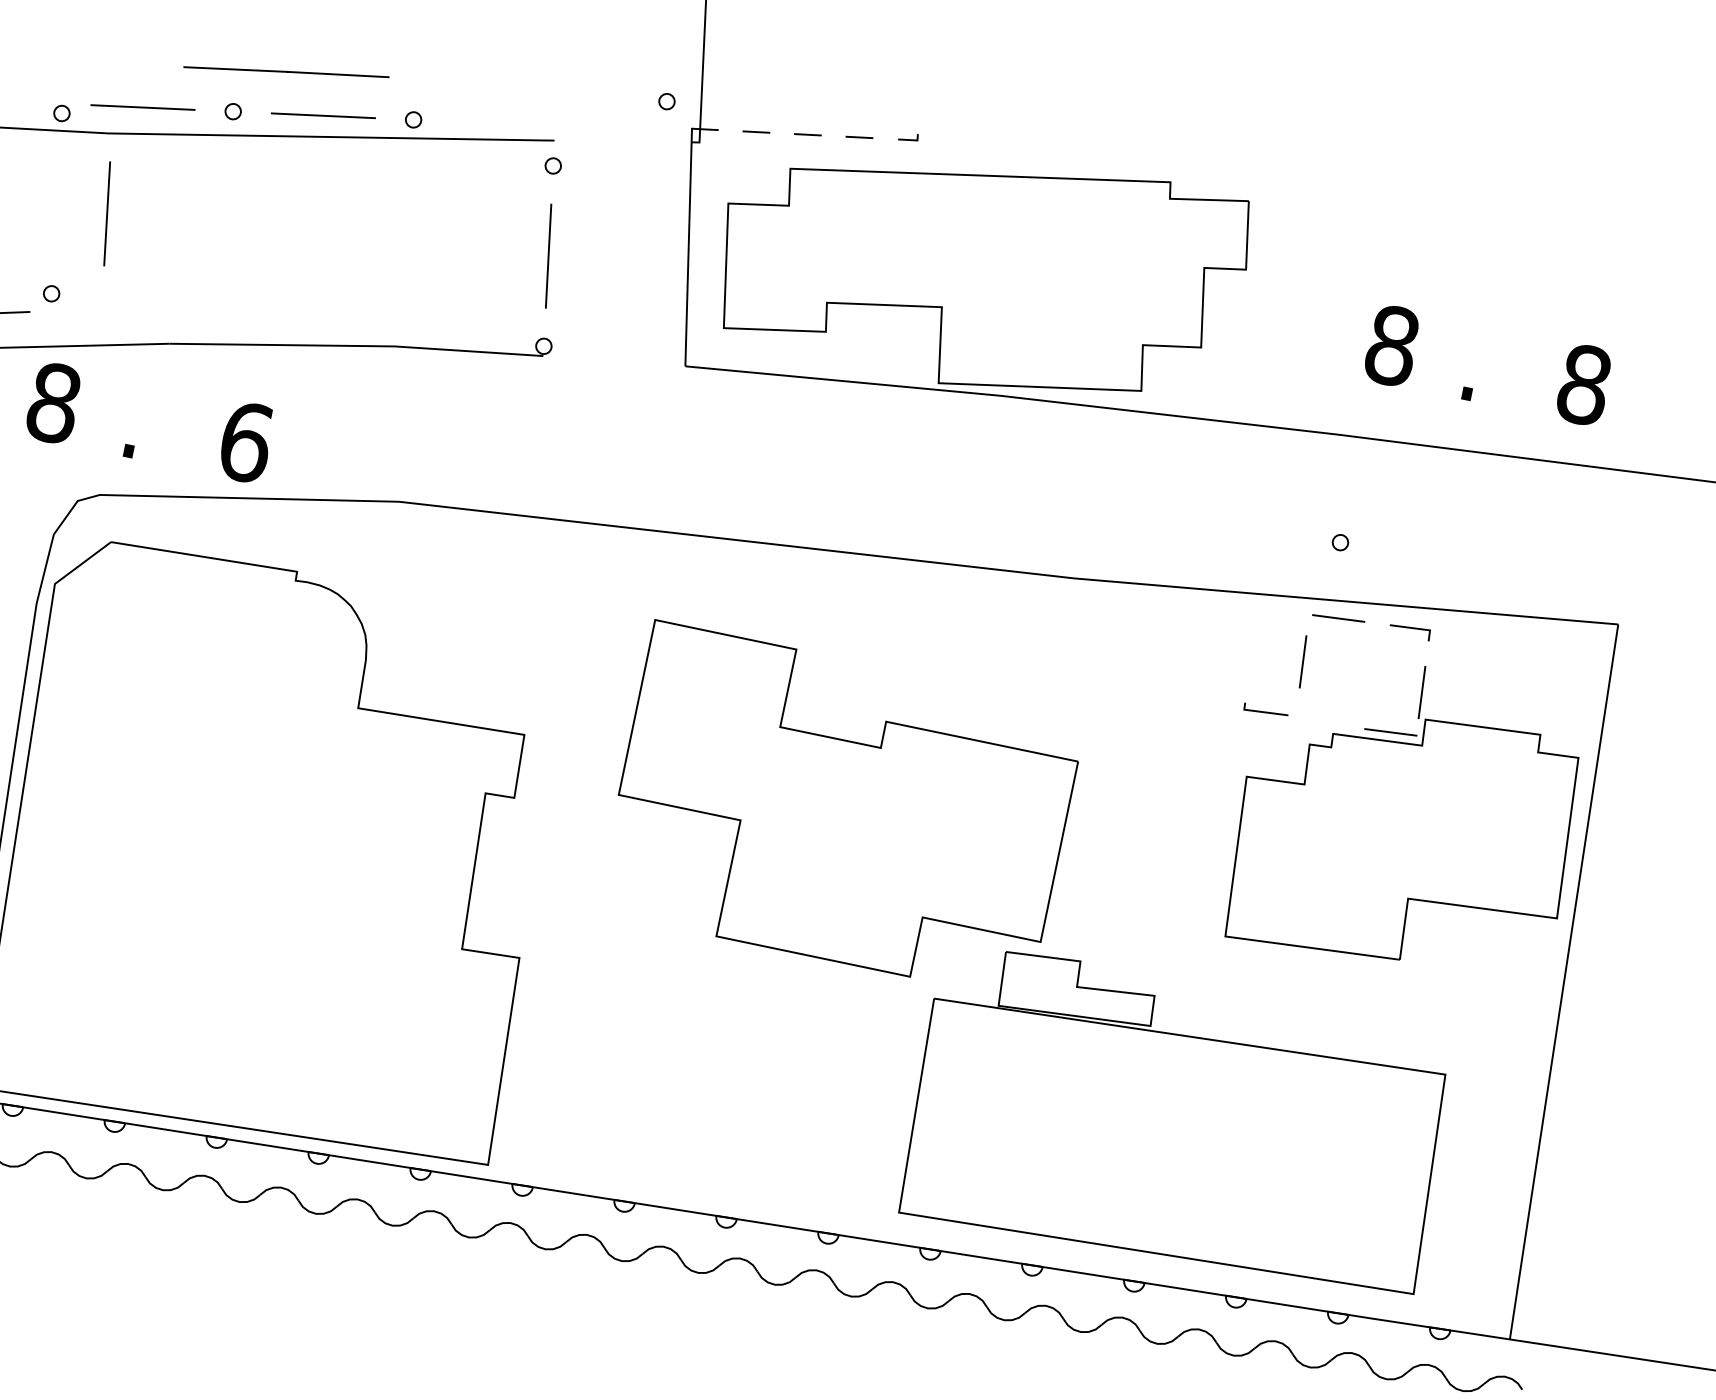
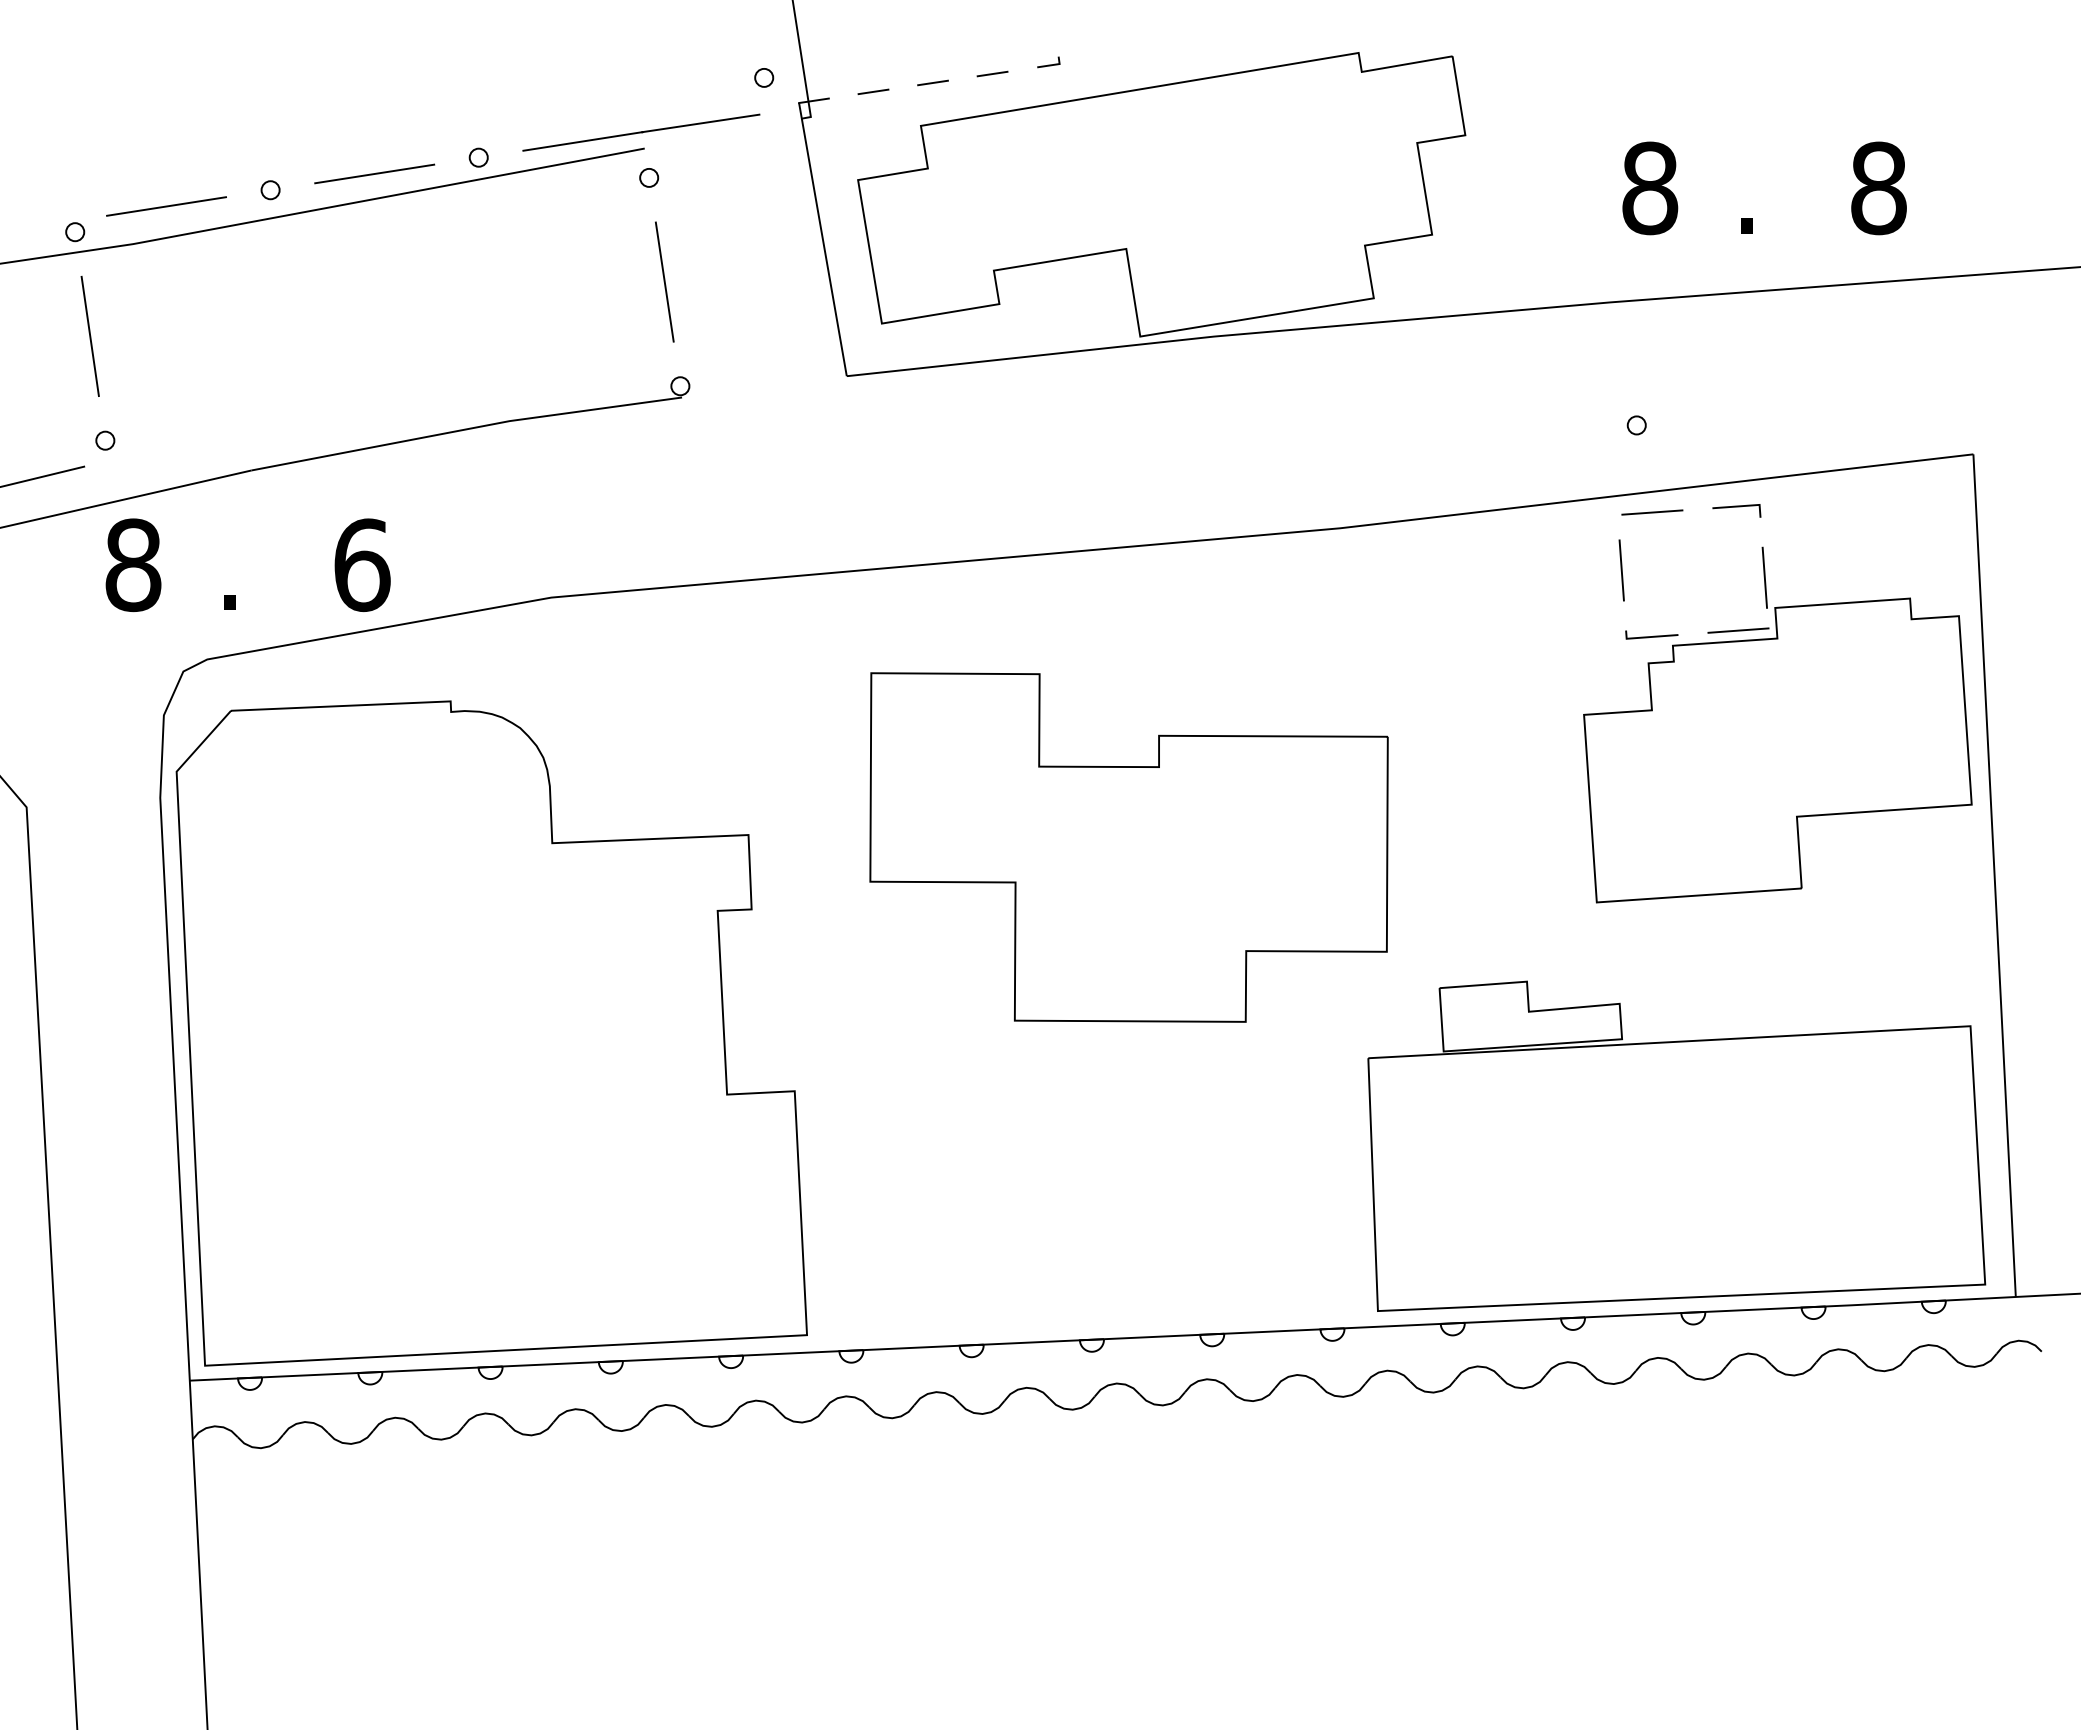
line: (286, 72) -> (641, 132), moved
line: (106, 213) -> (89, 336), moved
line: (1265, 712) -> (1651, 636), moved
part: (1178, 1124) -> (1676, 1145), moved

